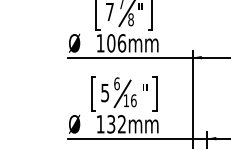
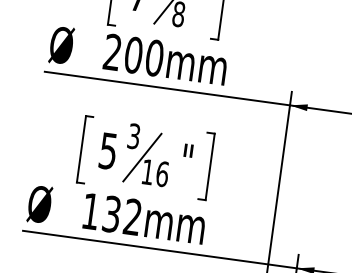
text: (111, 43) -> (134, 55), 106mm -> 200mm
text: (116, 83) -> (133, 135), 6 -> 3

